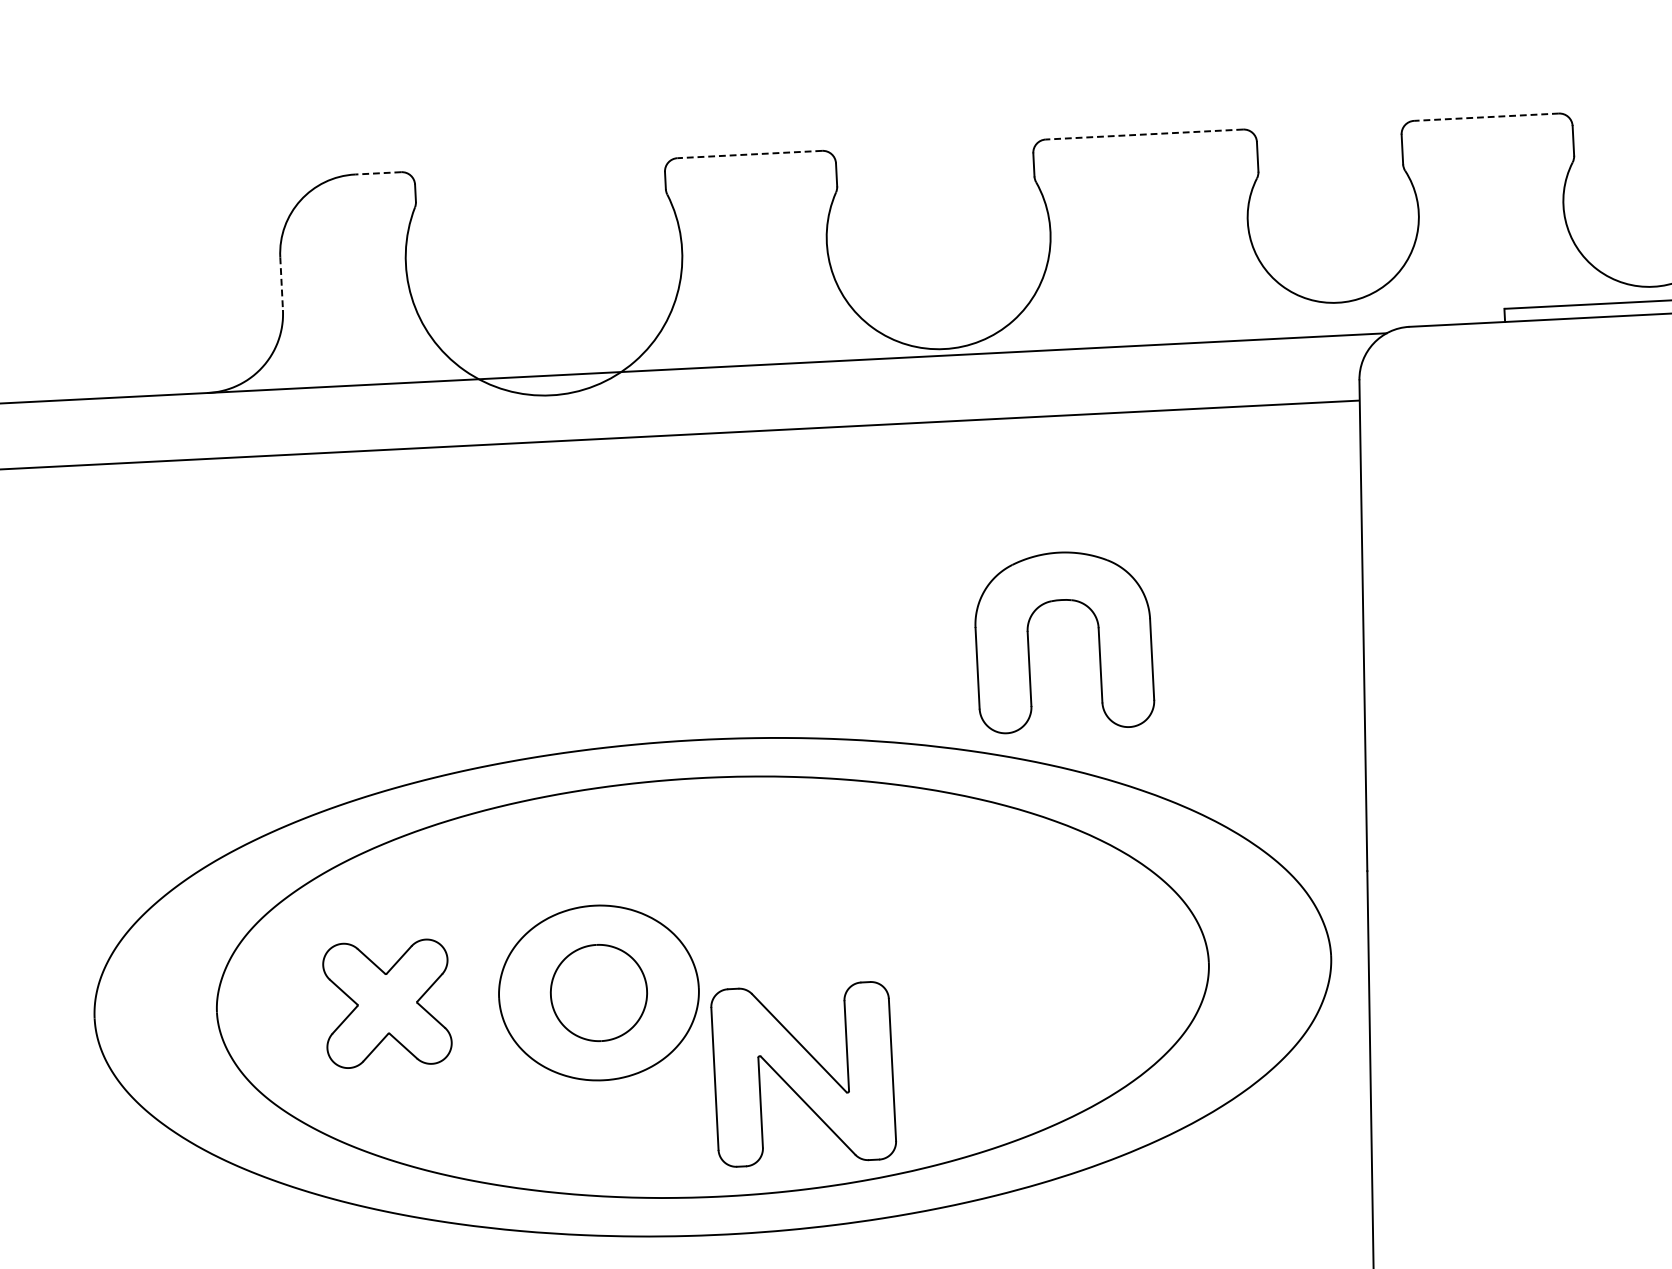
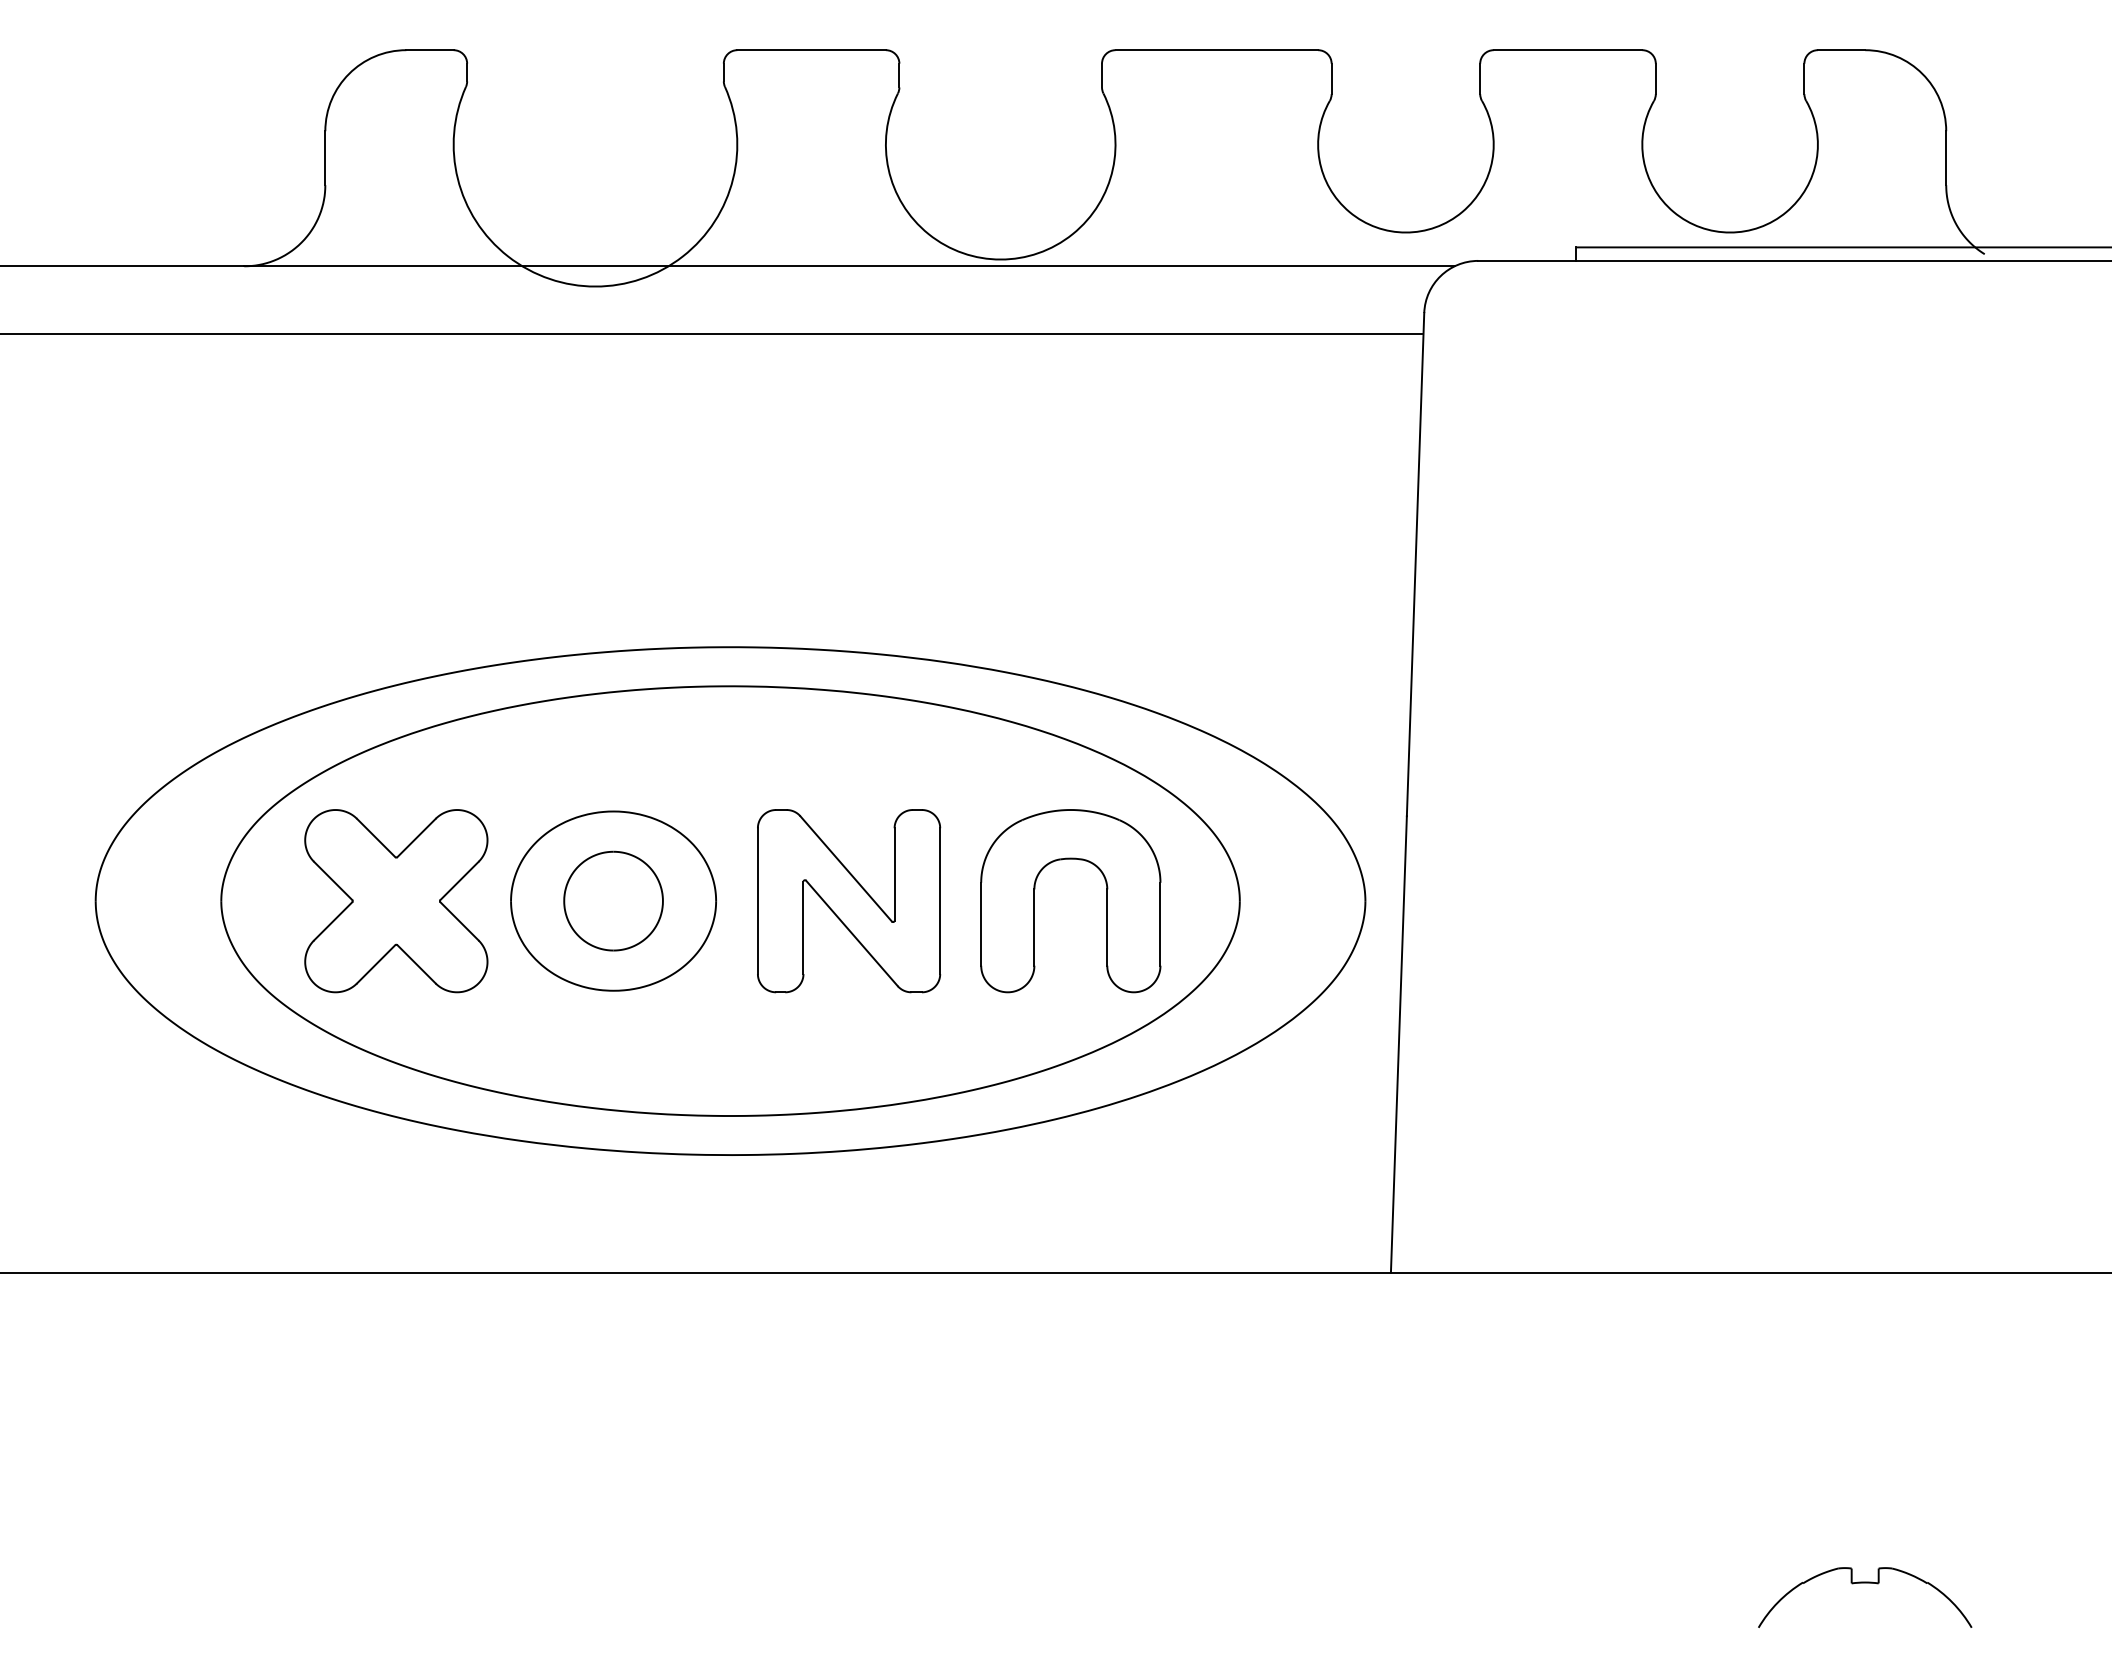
line: (1485, 117) -> (1567, 50), dashed -> solid
line: (1144, 134) -> (1216, 50), dashed -> solid
line: (749, 154) -> (811, 50), dashed -> solid
line: (378, 173) -> (430, 50), dashed -> solid
line: (281, 283) -> (325, 158), dashed -> solid
part: (1028, 643) -> (1034, 901), moved
part: (387, 1004) -> (396, 901), size x1.43
part: (804, 1074) -> (849, 901), moved

